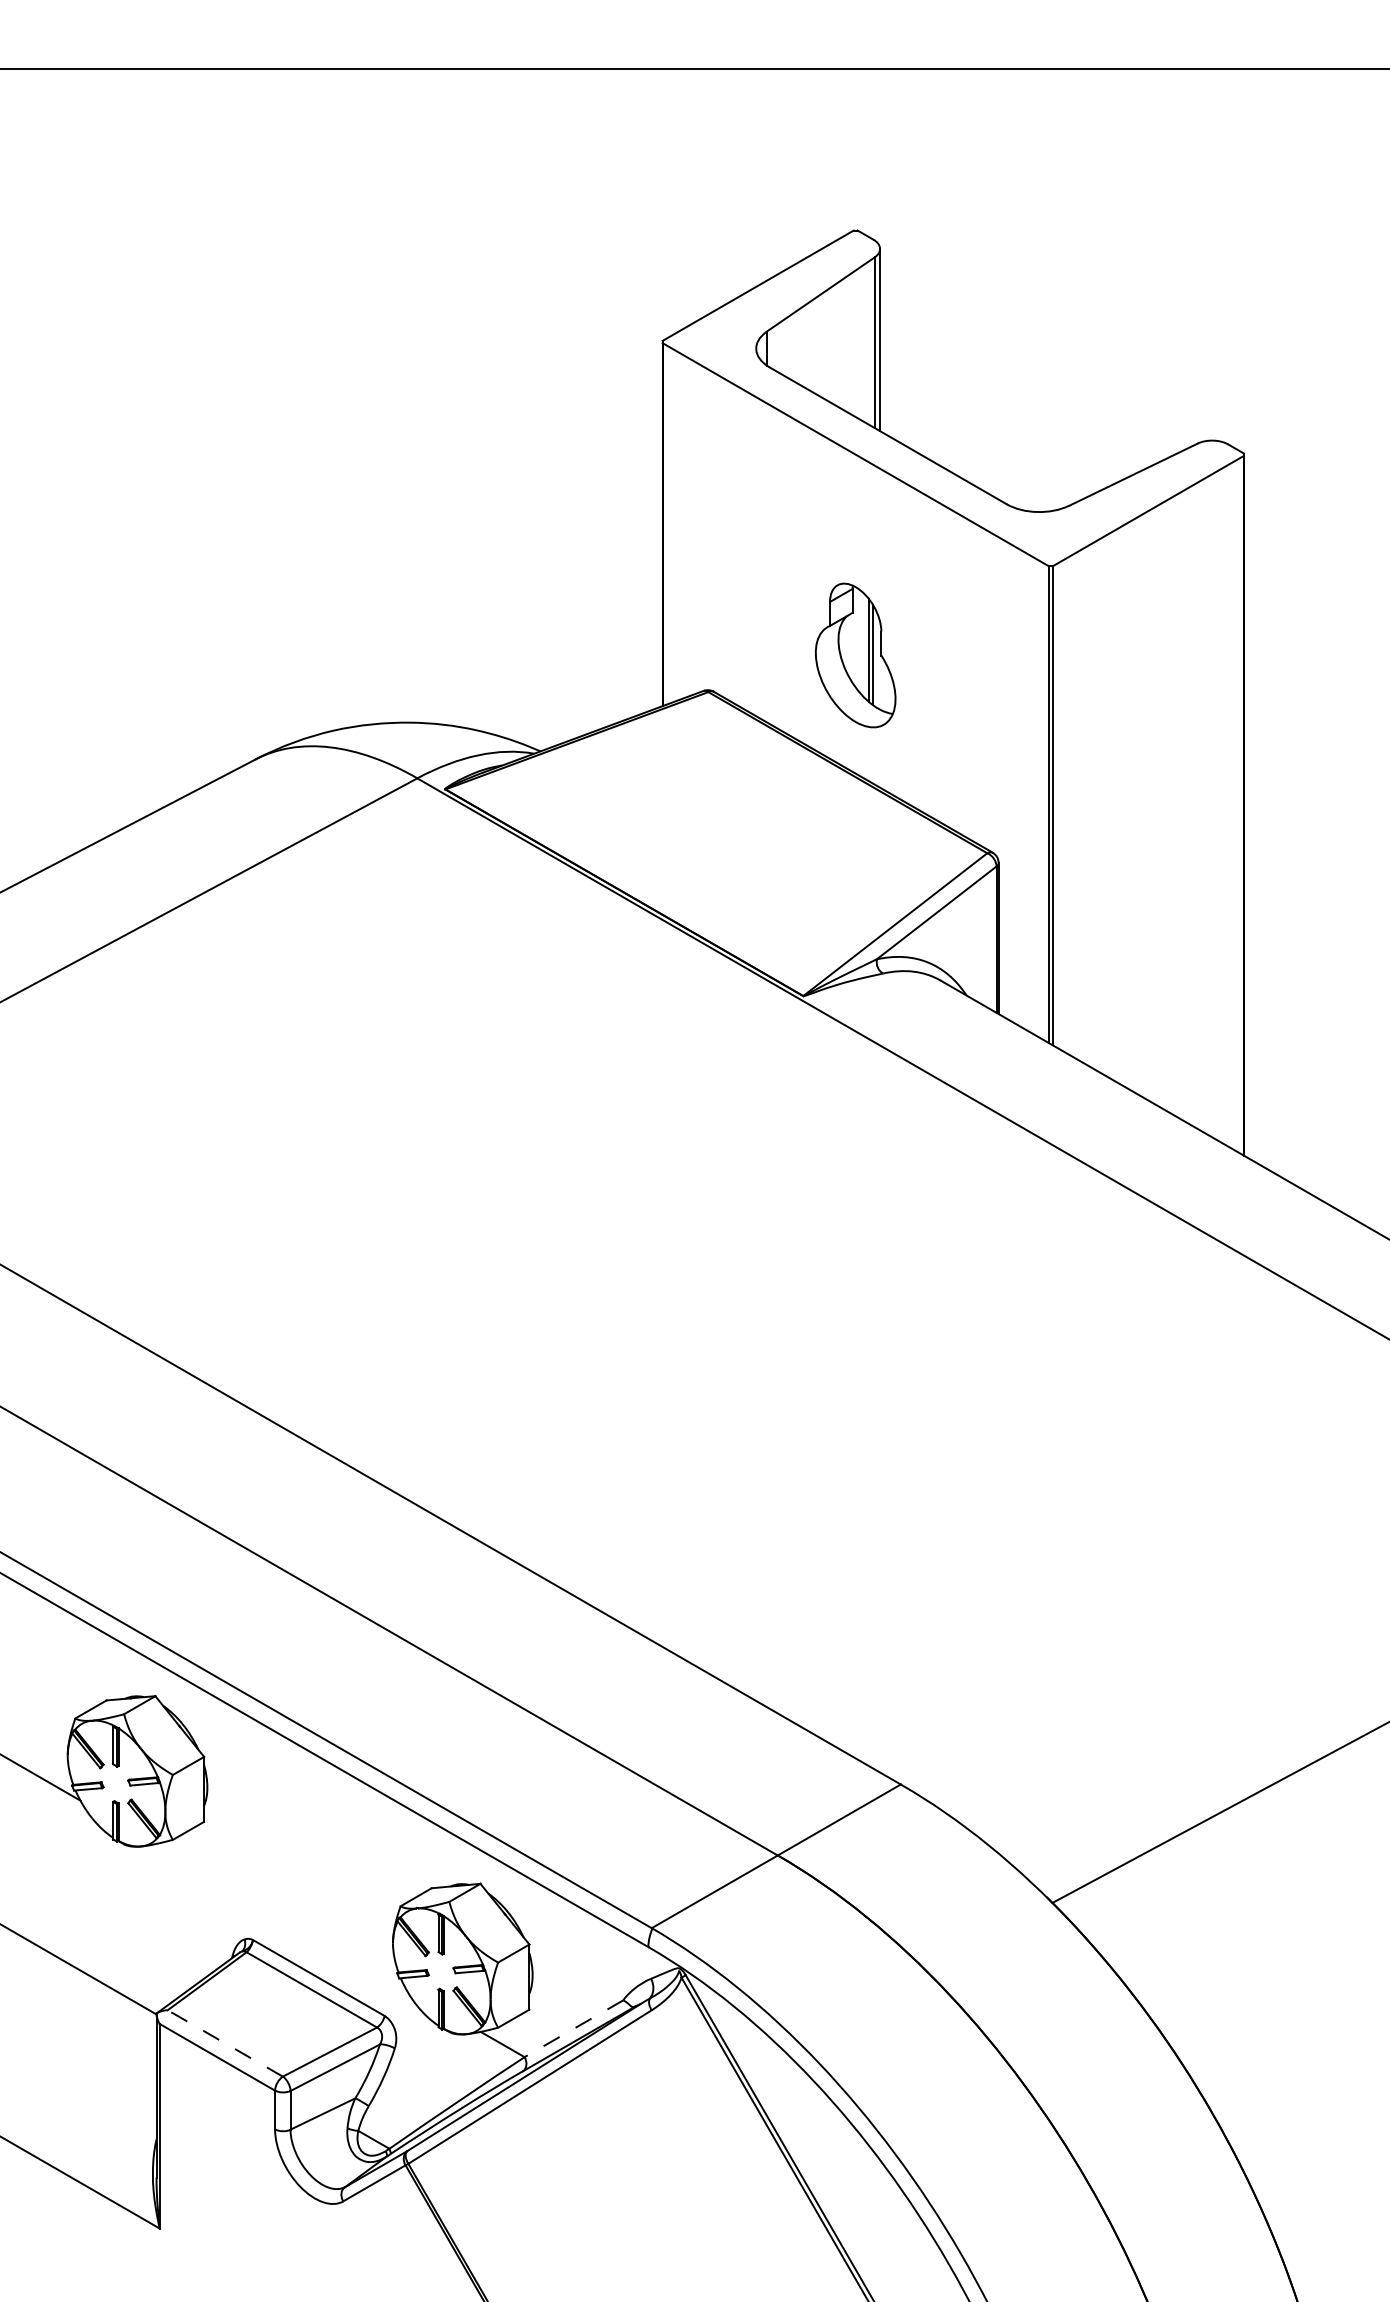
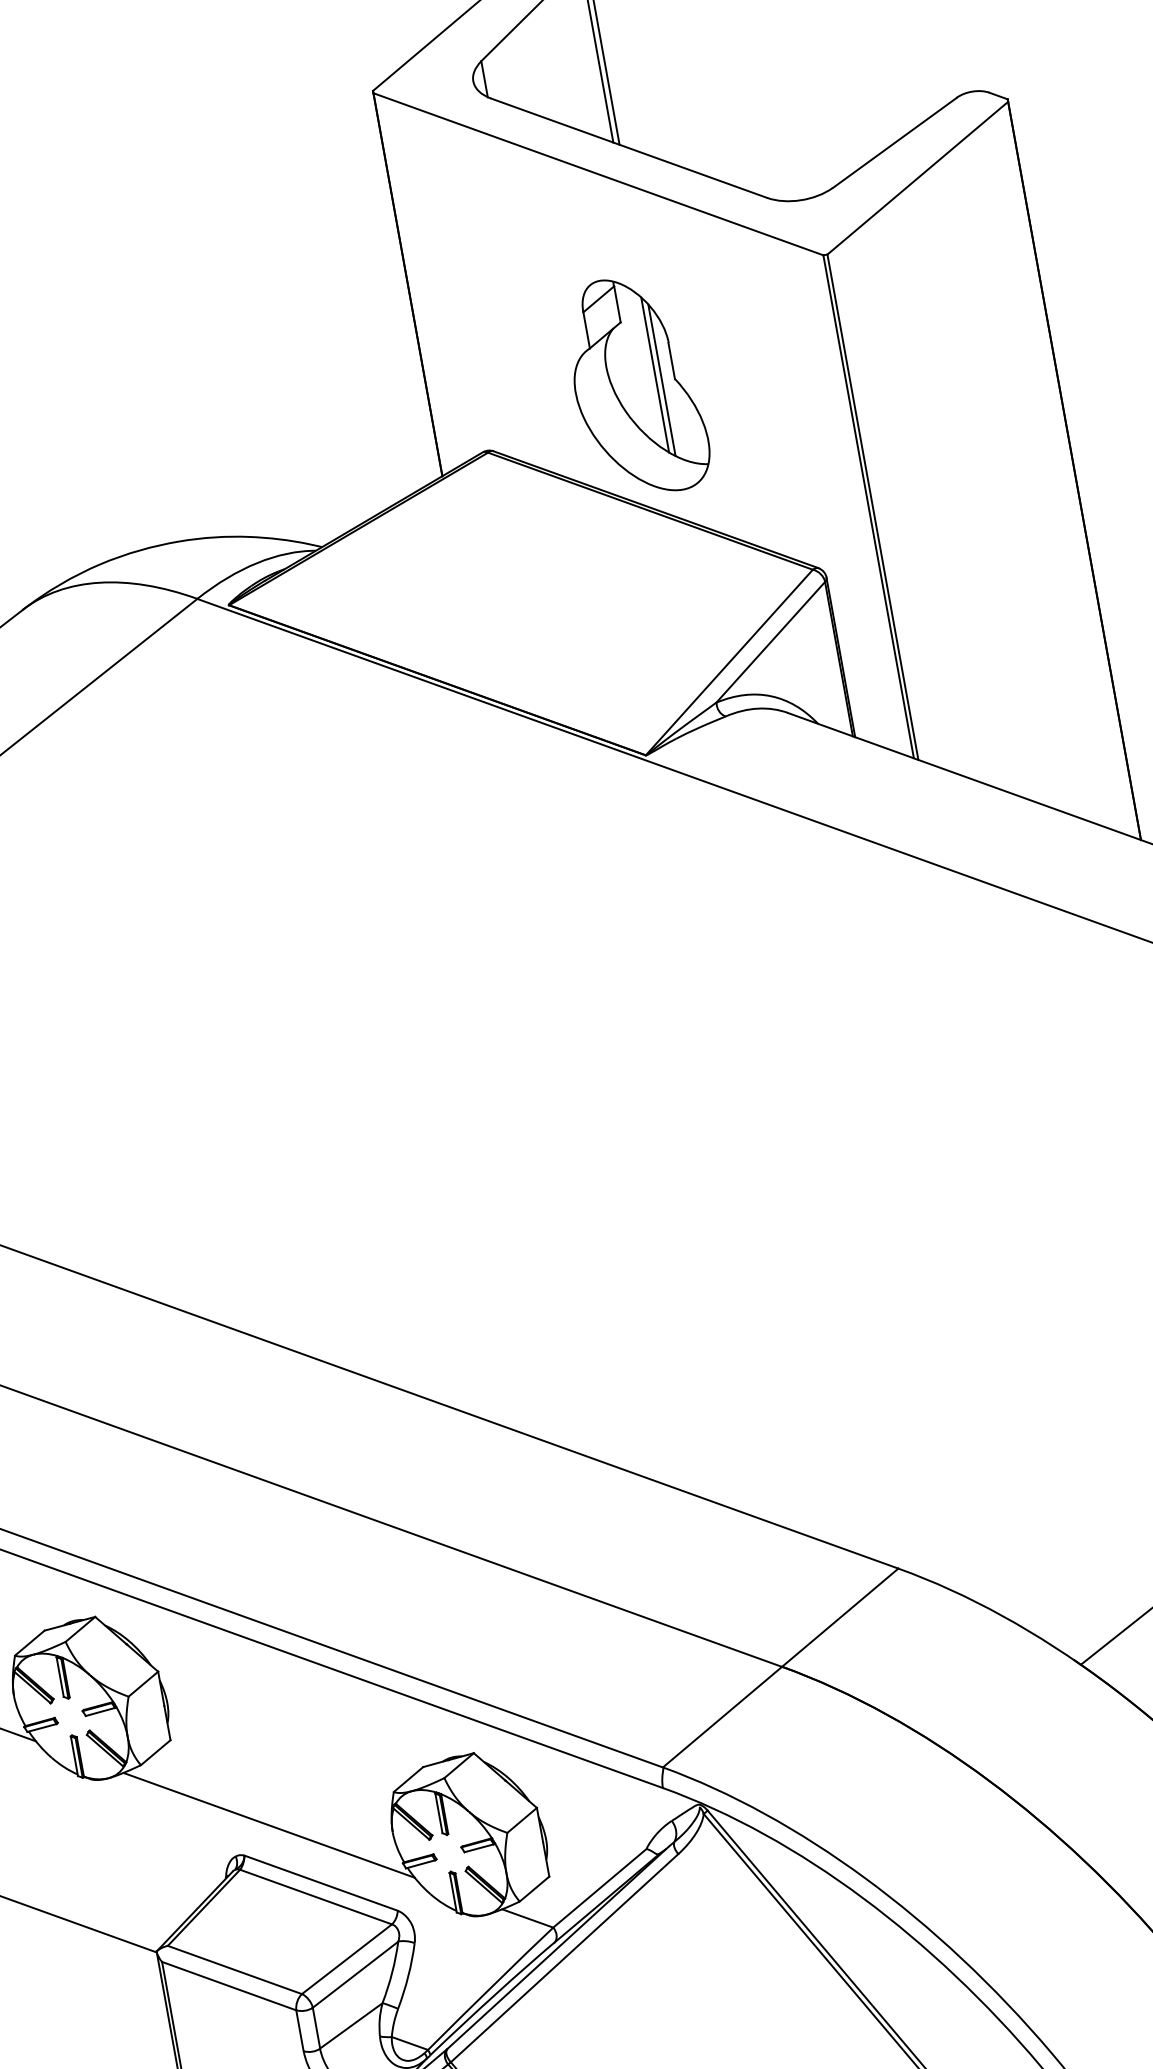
part: (855, 655) -> (636, 386), size x1.43
line: (280, 1916) -> (269, 1825), added
line: (574, 2028) -> (600, 1887), dashed -> solid
line: (224, 2043) -> (234, 1970), dashed -> solid

